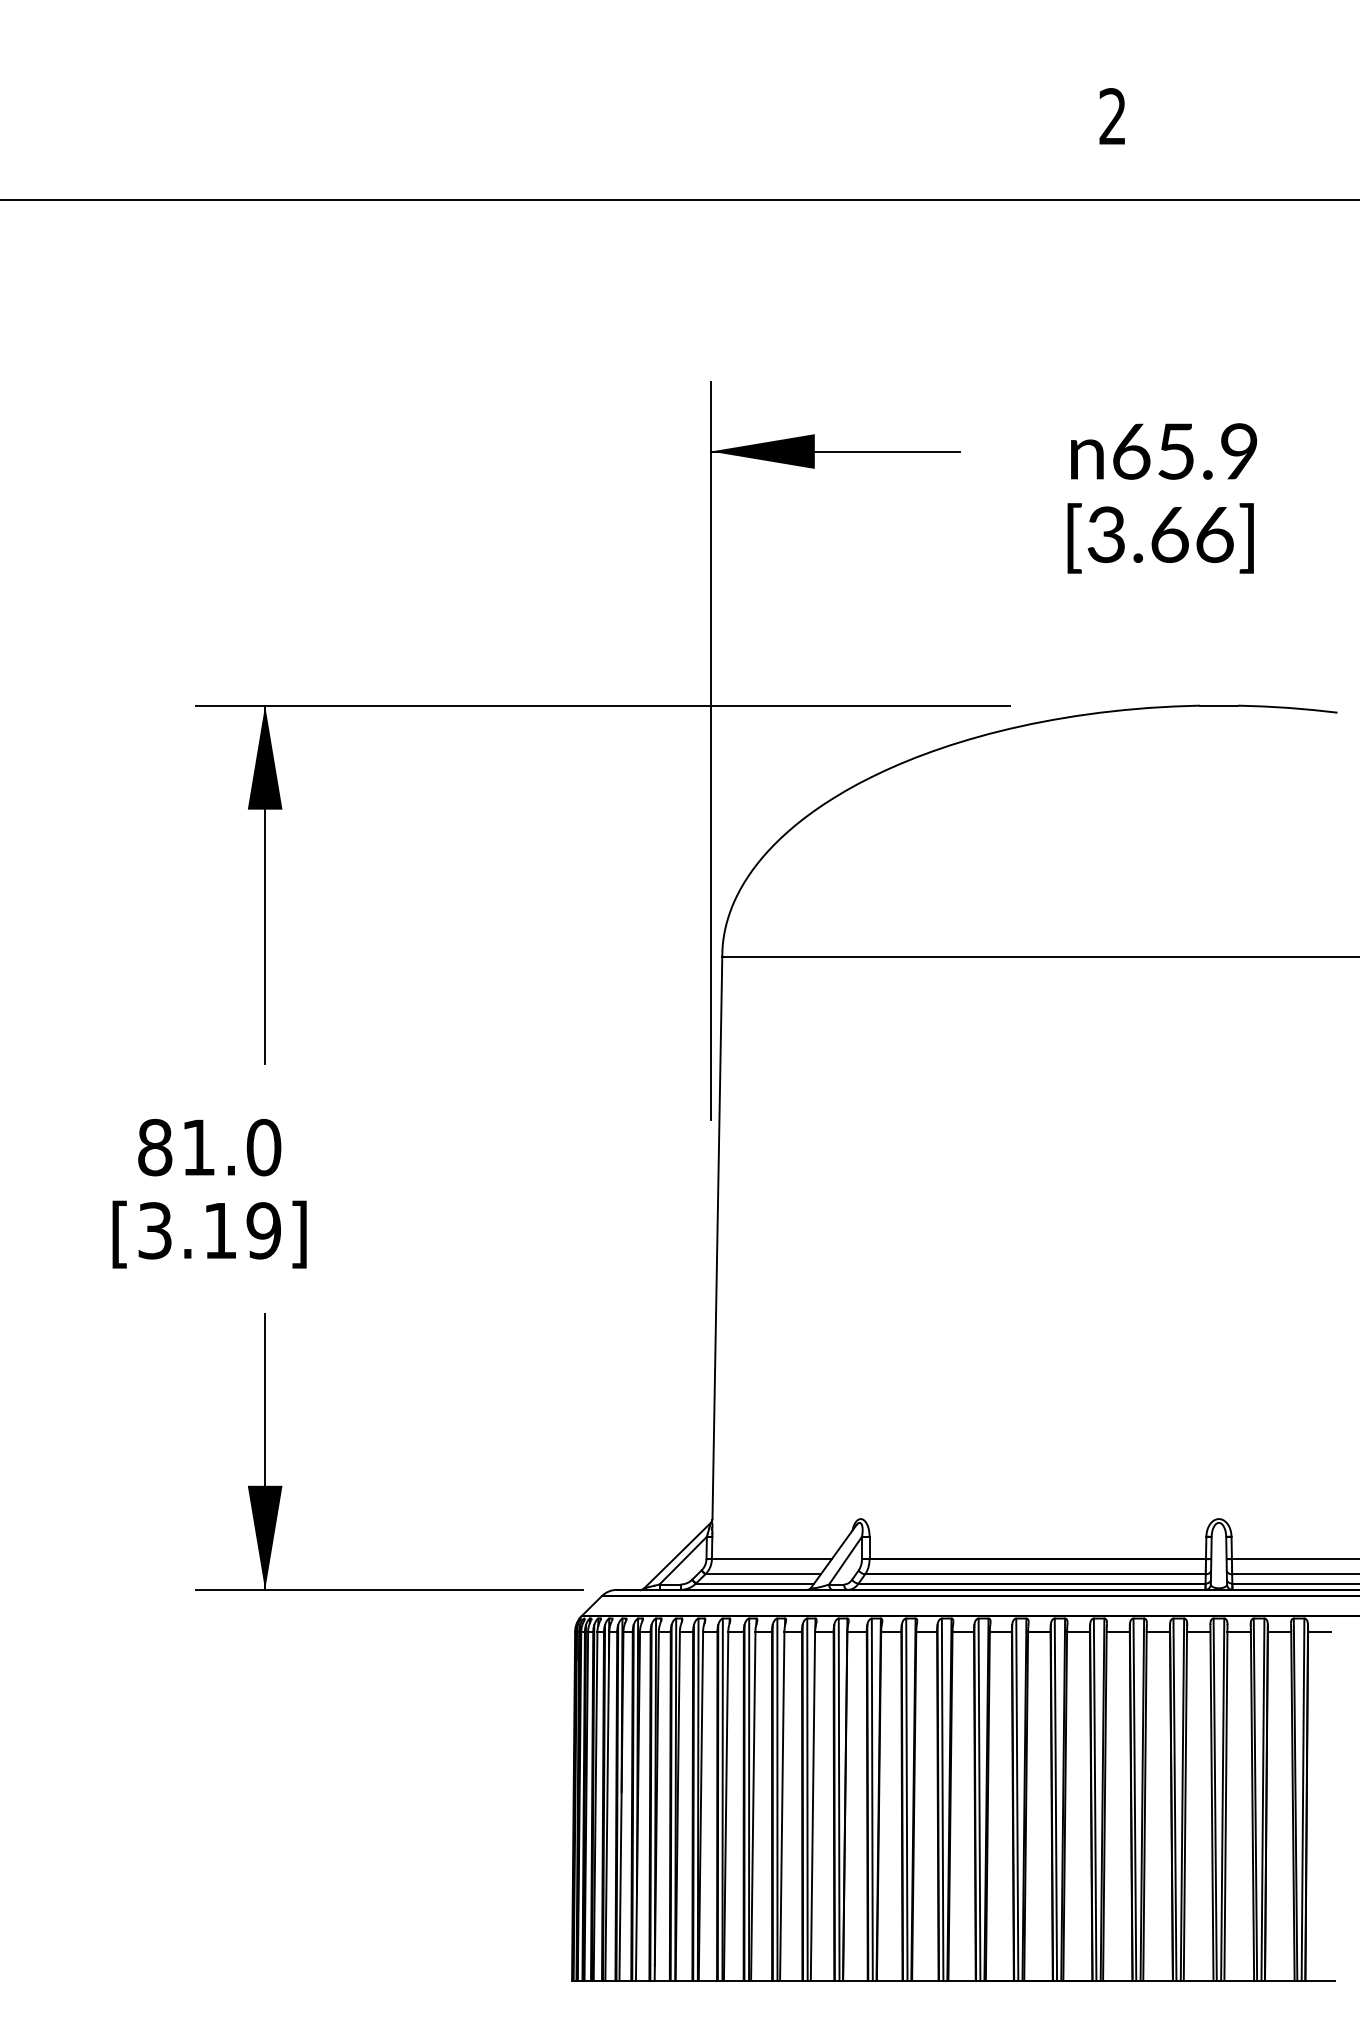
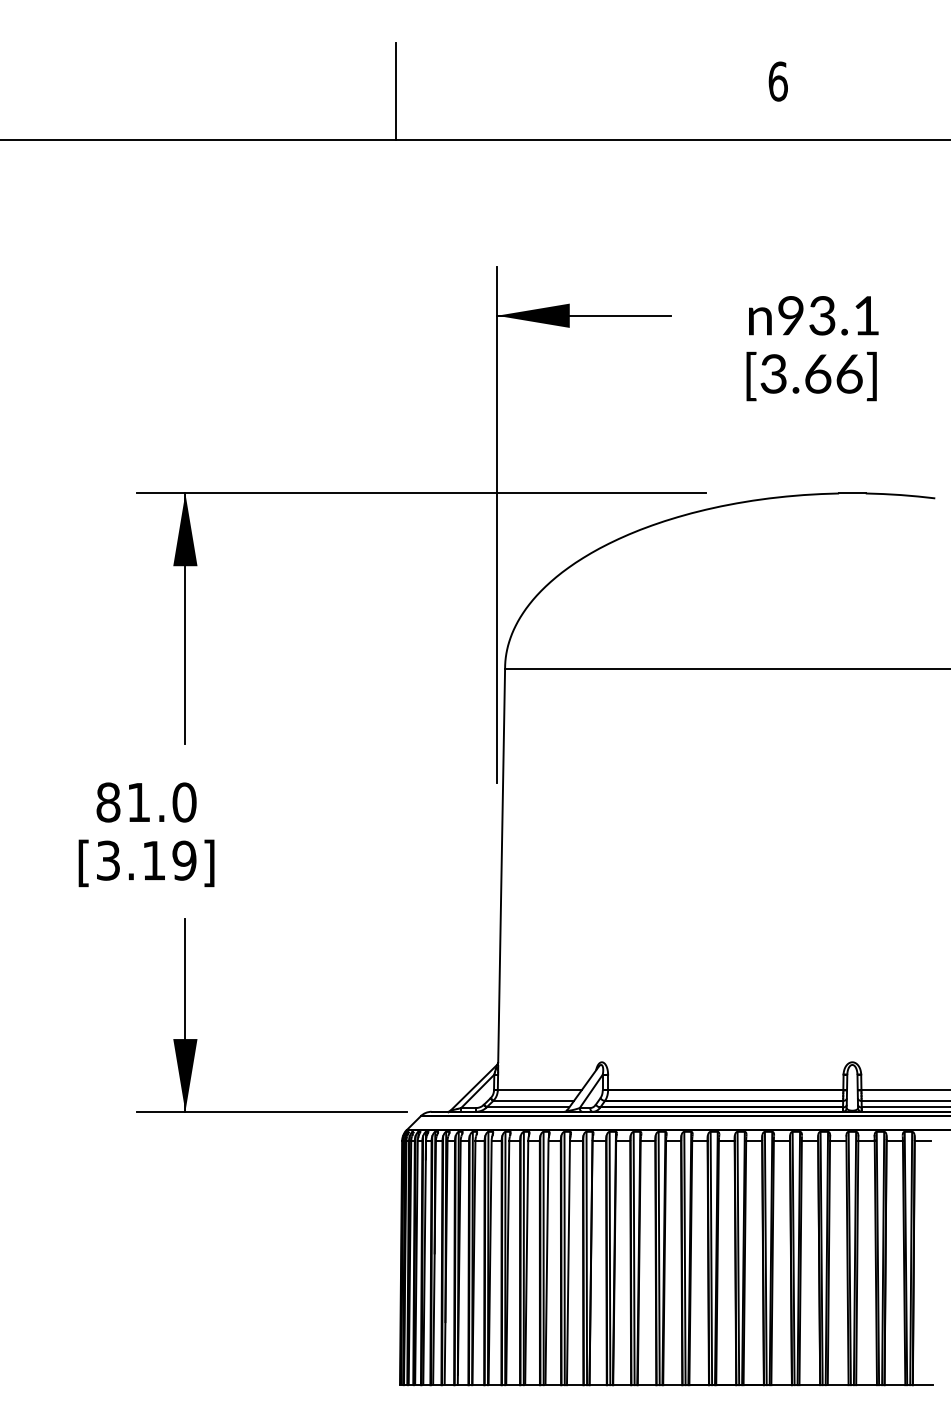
text: (1111, 116) -> (777, 81), 2 -> 6
line: (567, 129) -> (396, 90), added
text: (1184, 451) -> (828, 315), 65.9 -> 93.1

